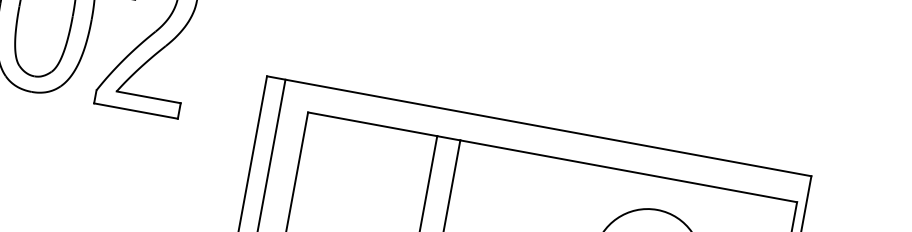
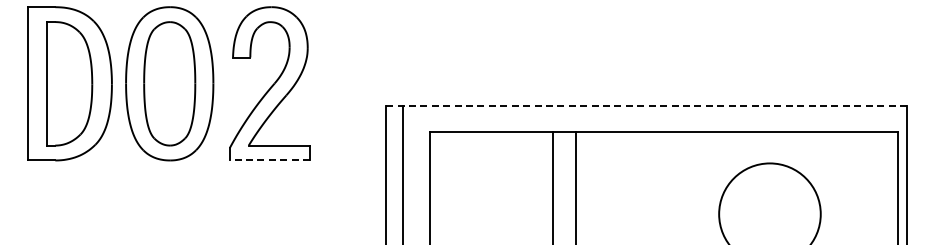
line: (135, 111) -> (269, 160), solid -> dashed
line: (539, 125) -> (646, 105), solid -> dashed

